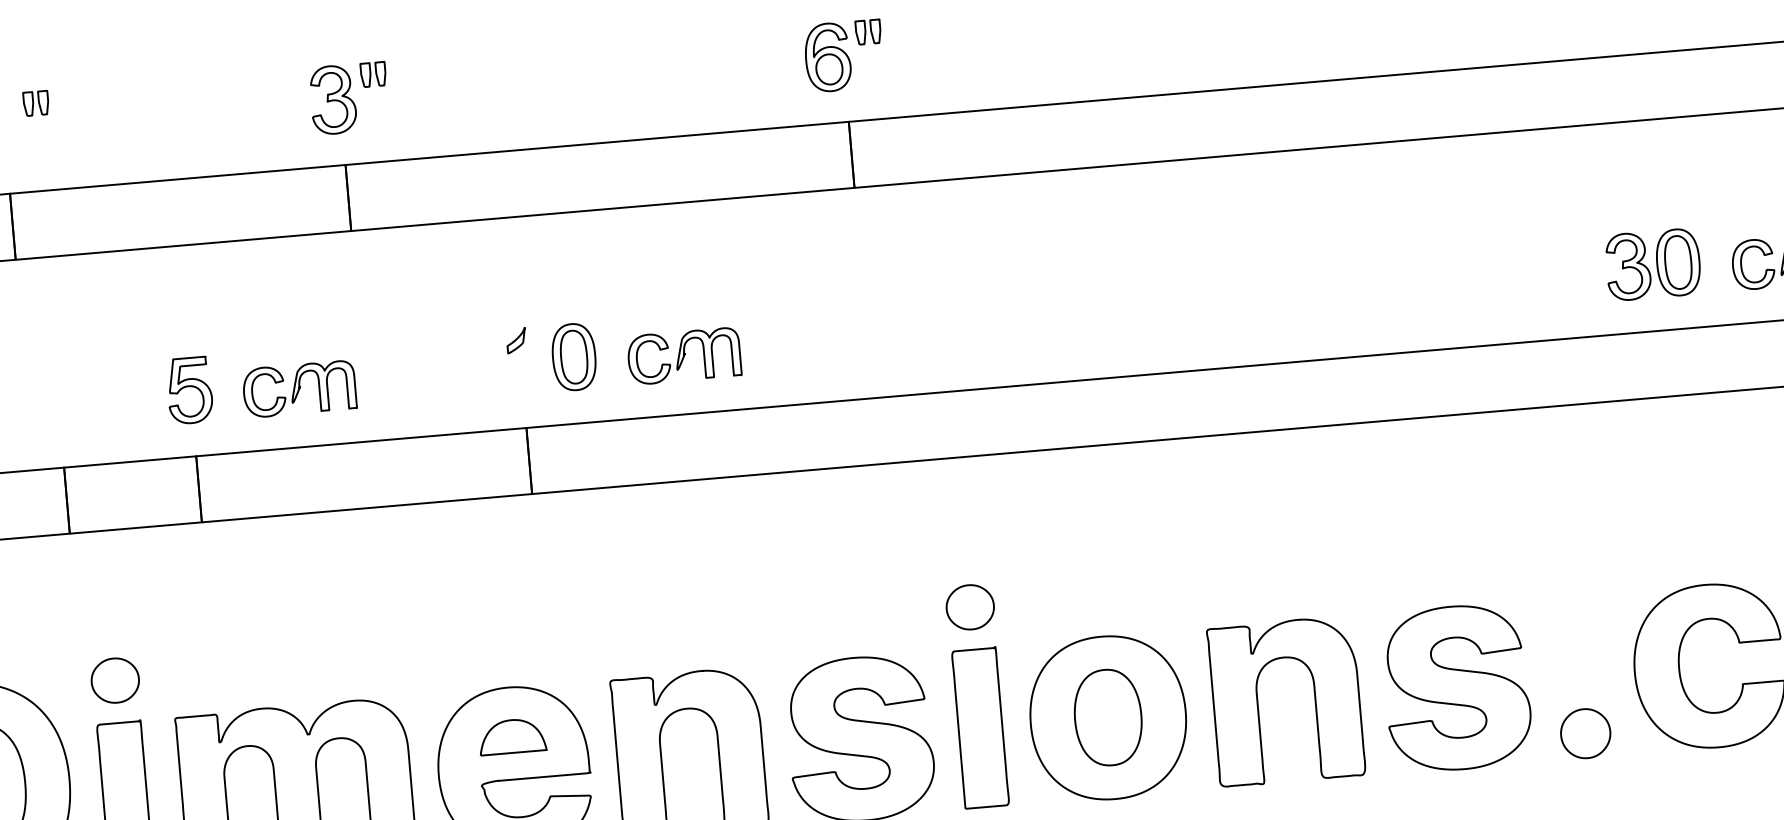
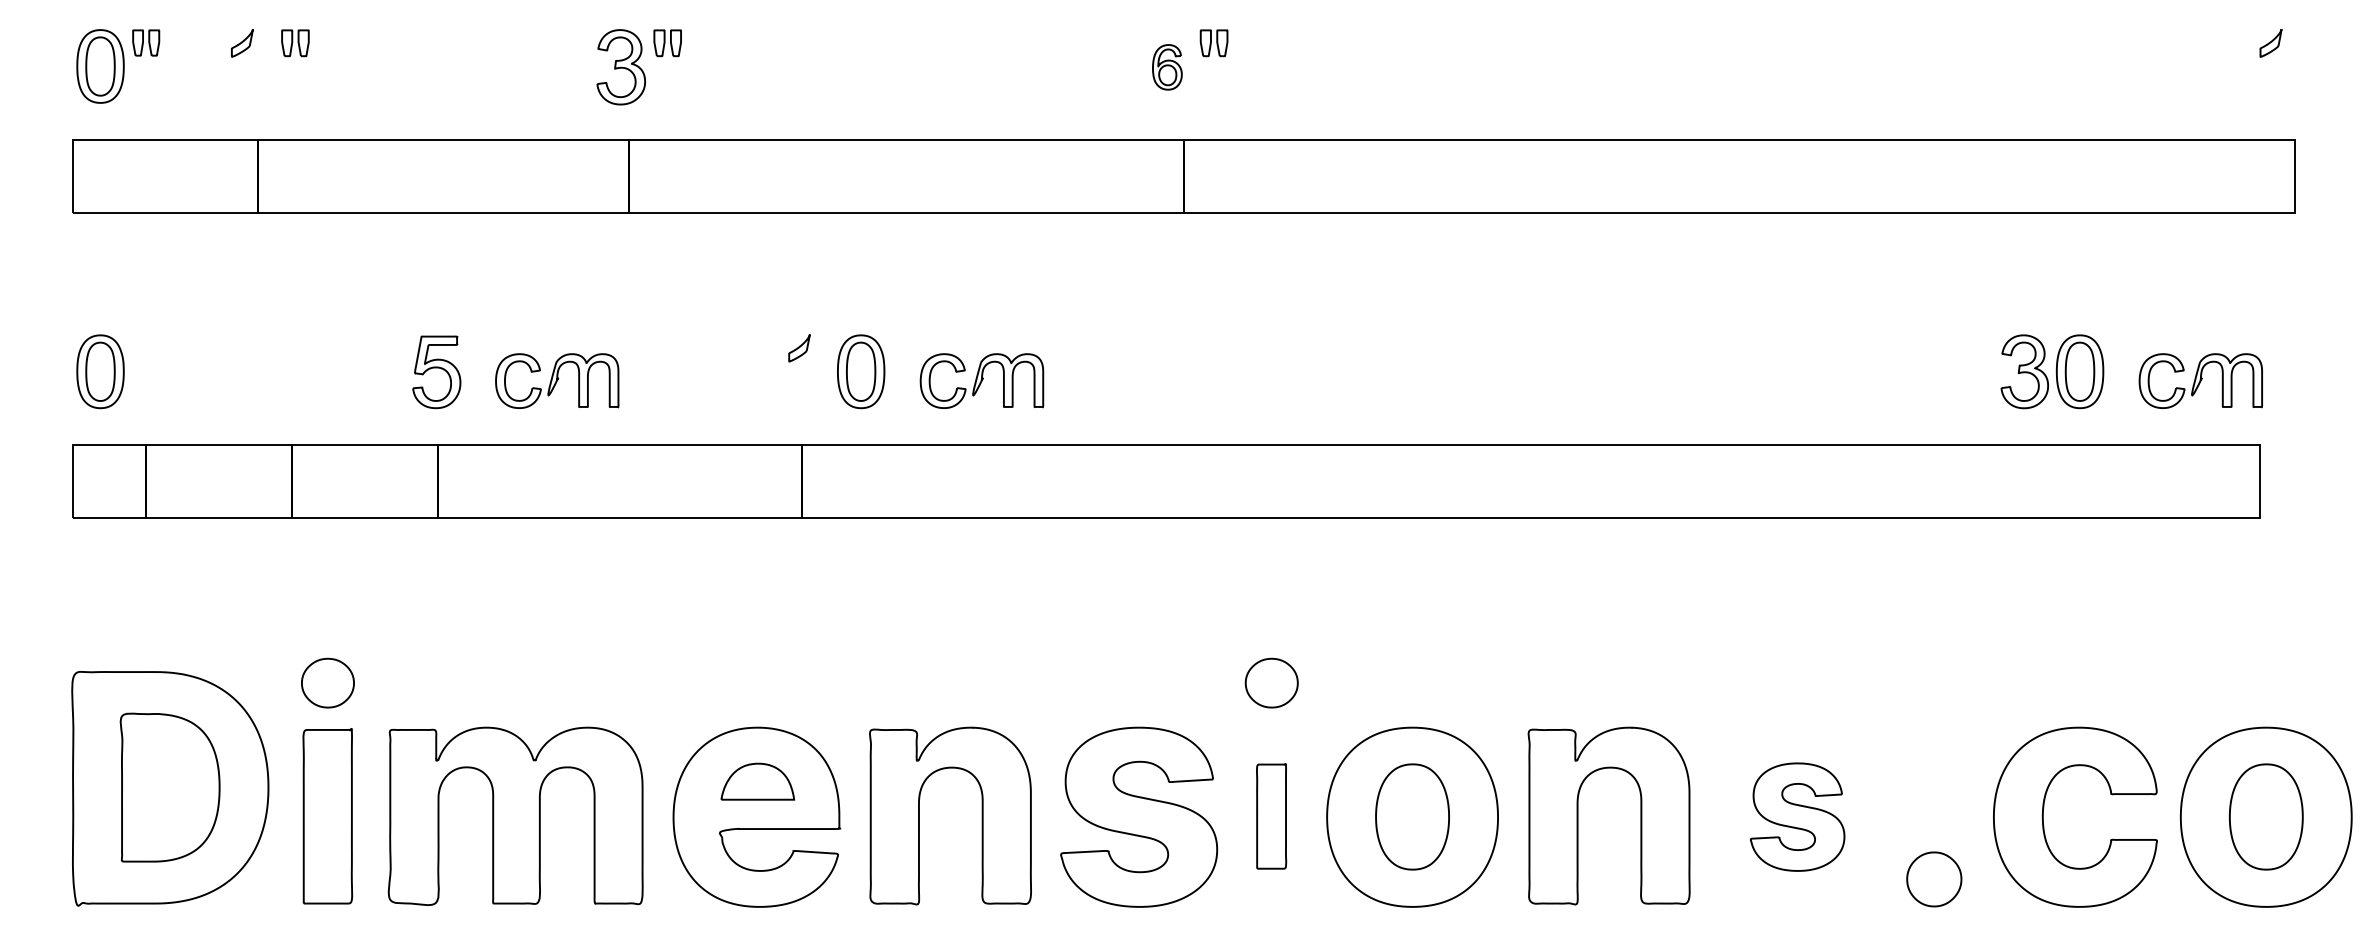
part: (828, 57) -> (1167, 67), size x0.6
part: (1456, 687) -> (1797, 816), size x0.6
part: (980, 728) -> (1271, 816), size x0.6

